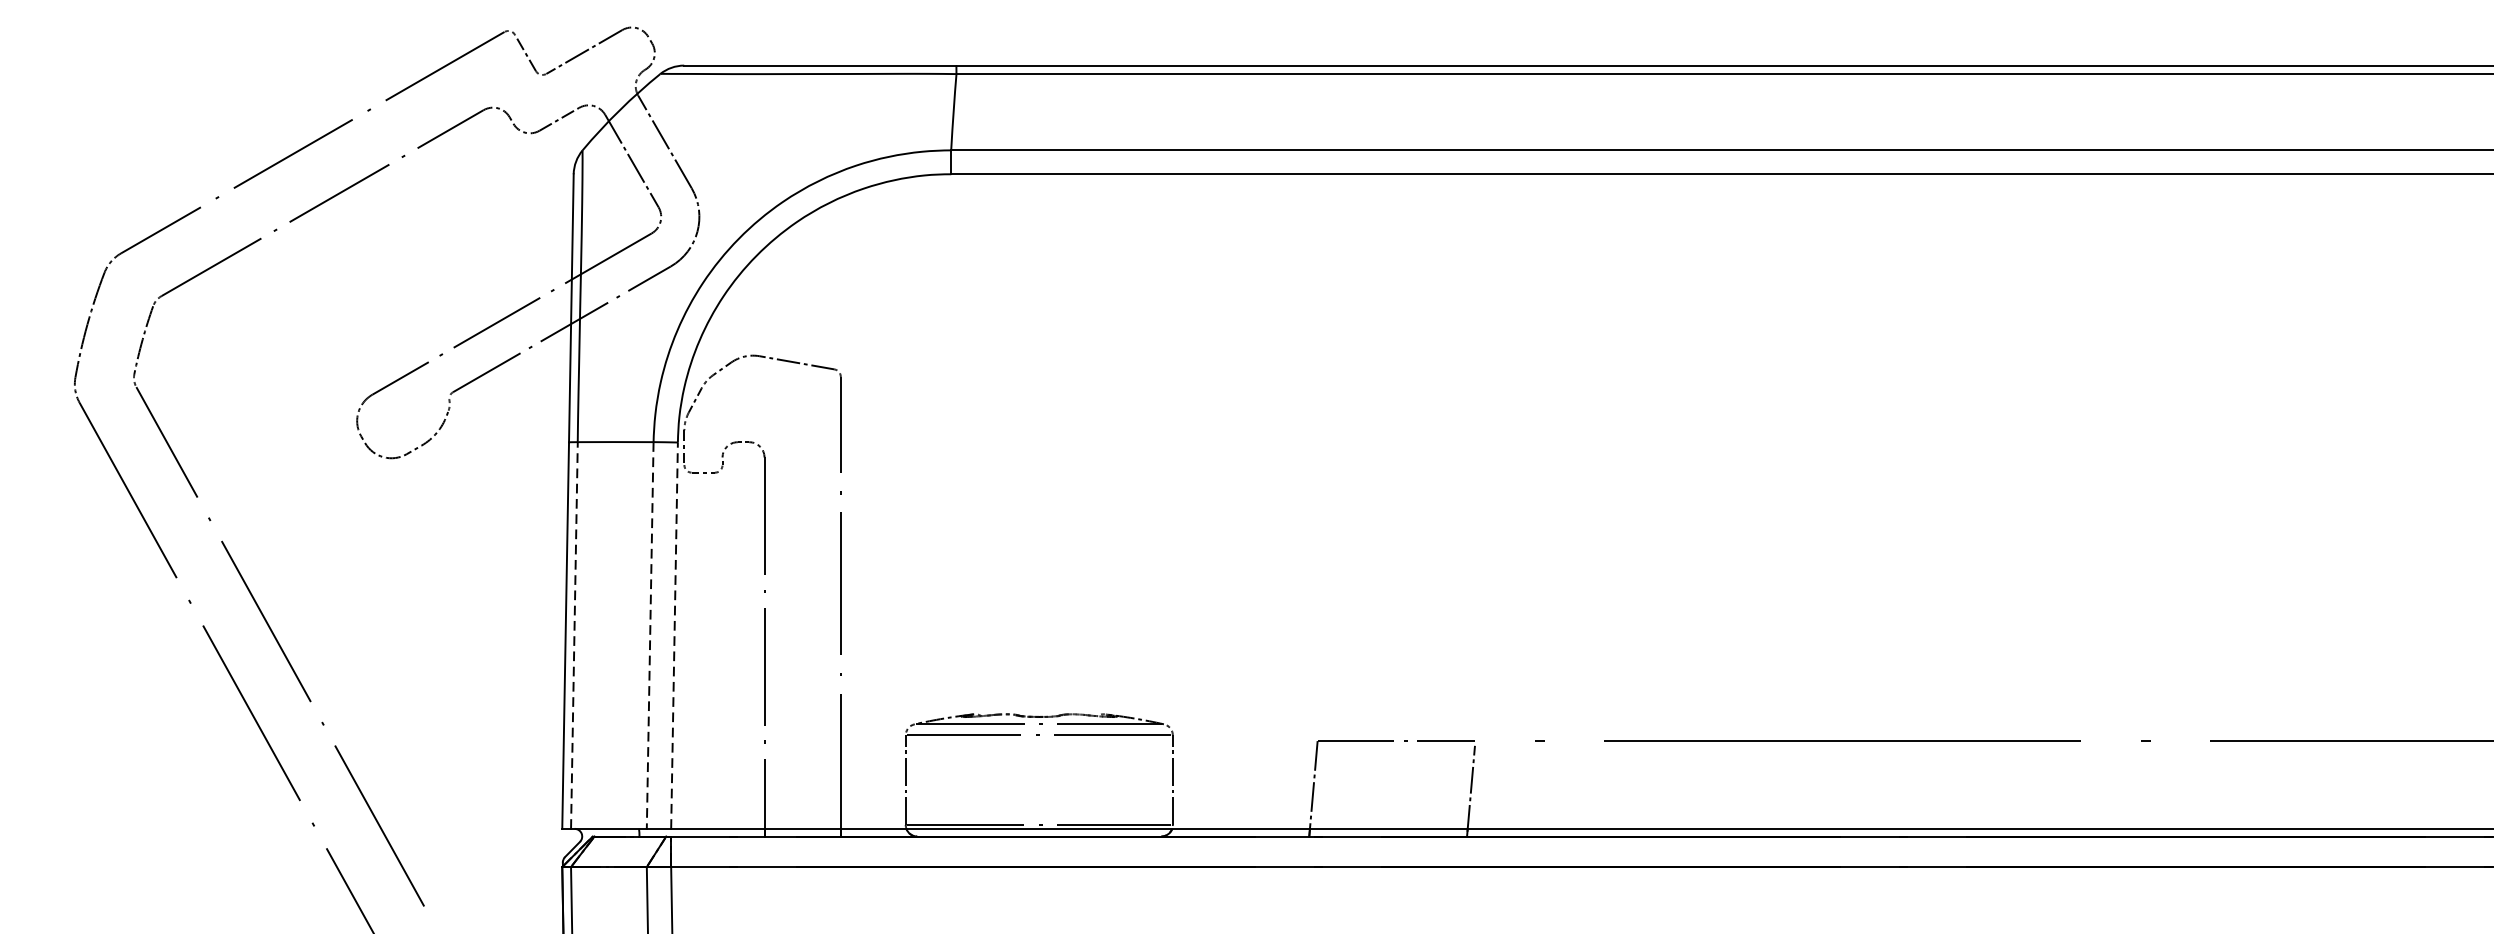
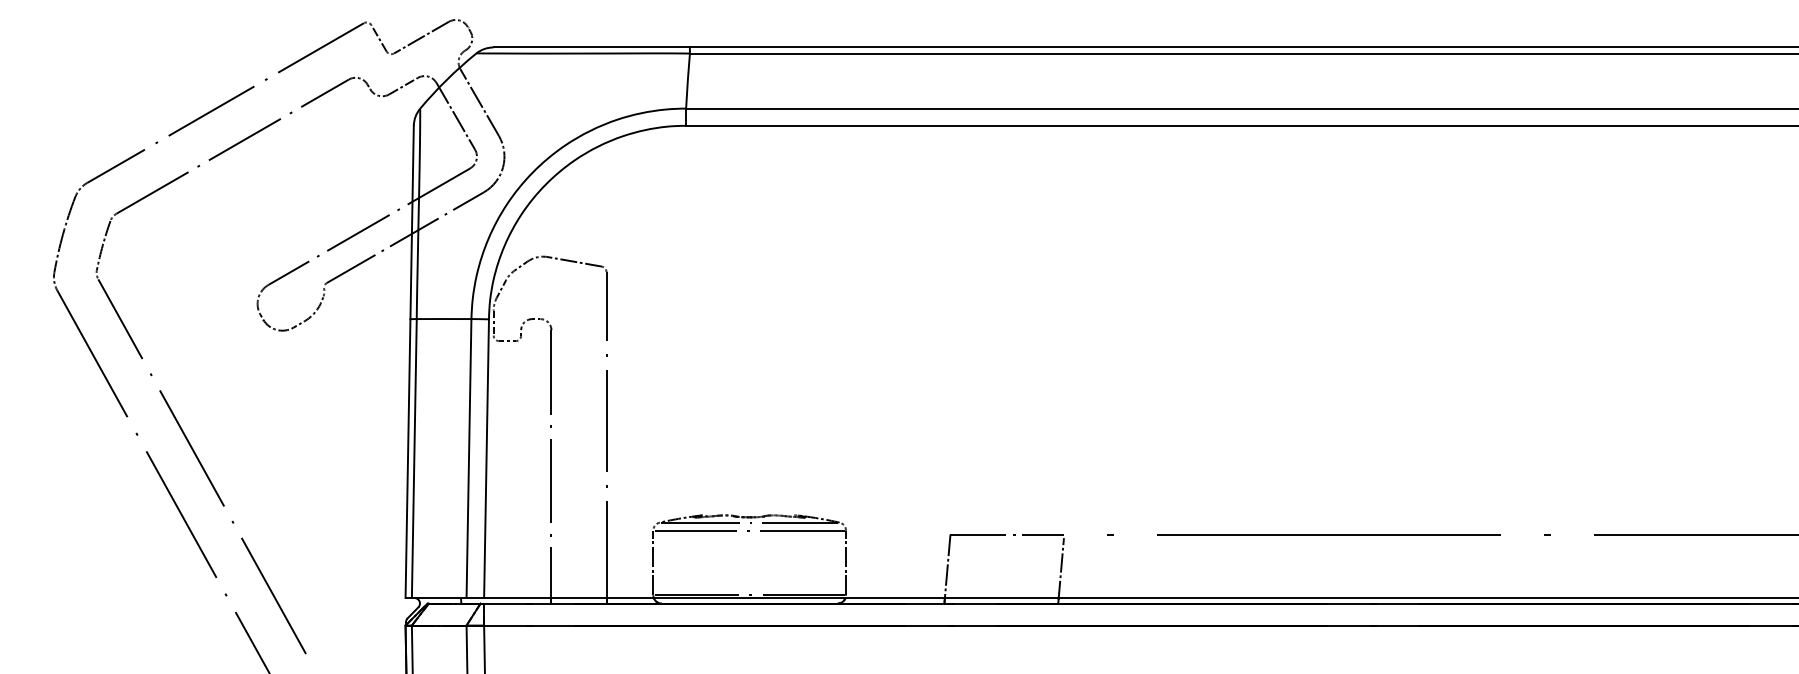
line: (574, 635) -> (414, 458), dashed -> solid
line: (674, 635) -> (486, 458), dashed -> solid
line: (649, 636) -> (468, 459), dashed -> solid

